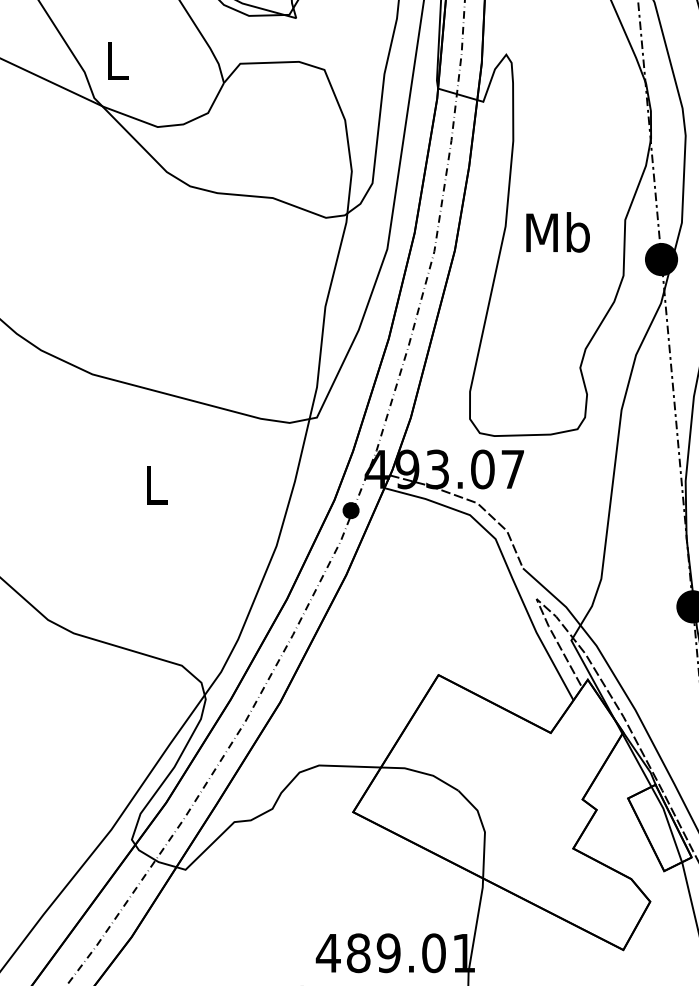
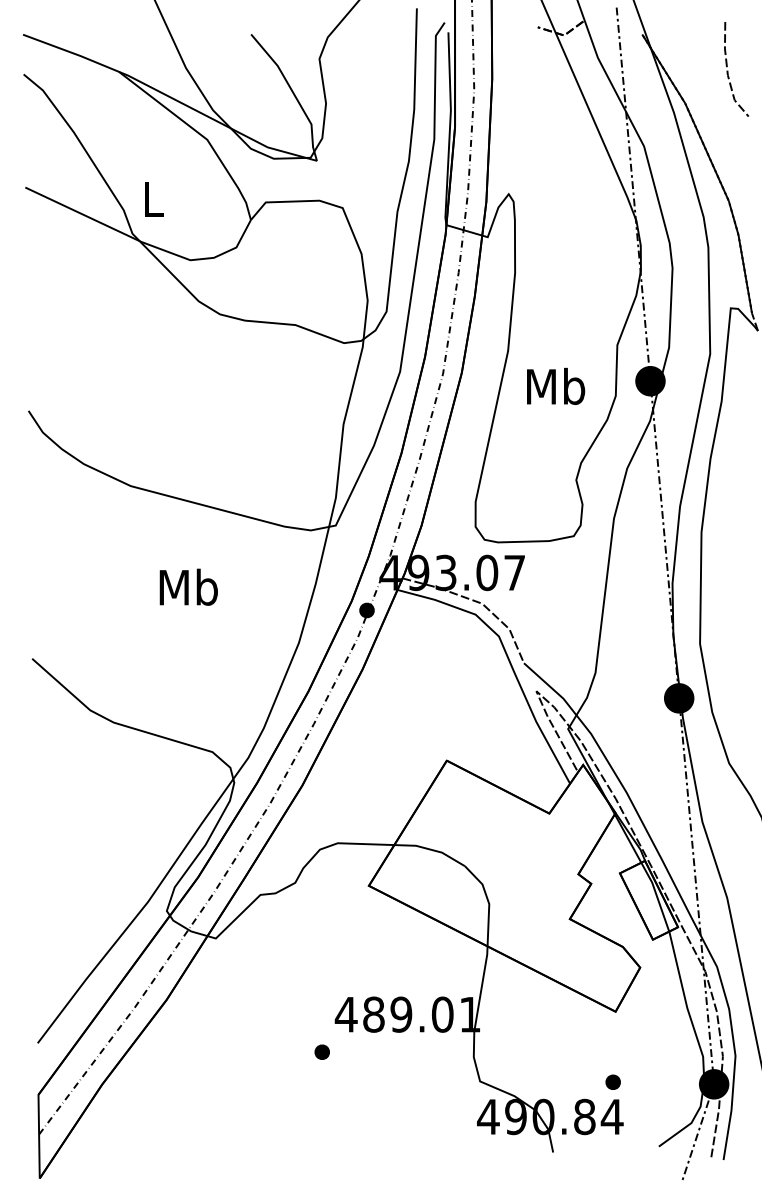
text: (558, 231) -> (556, 385), moved
text: (155, 484) -> (188, 586), L -> Mb

